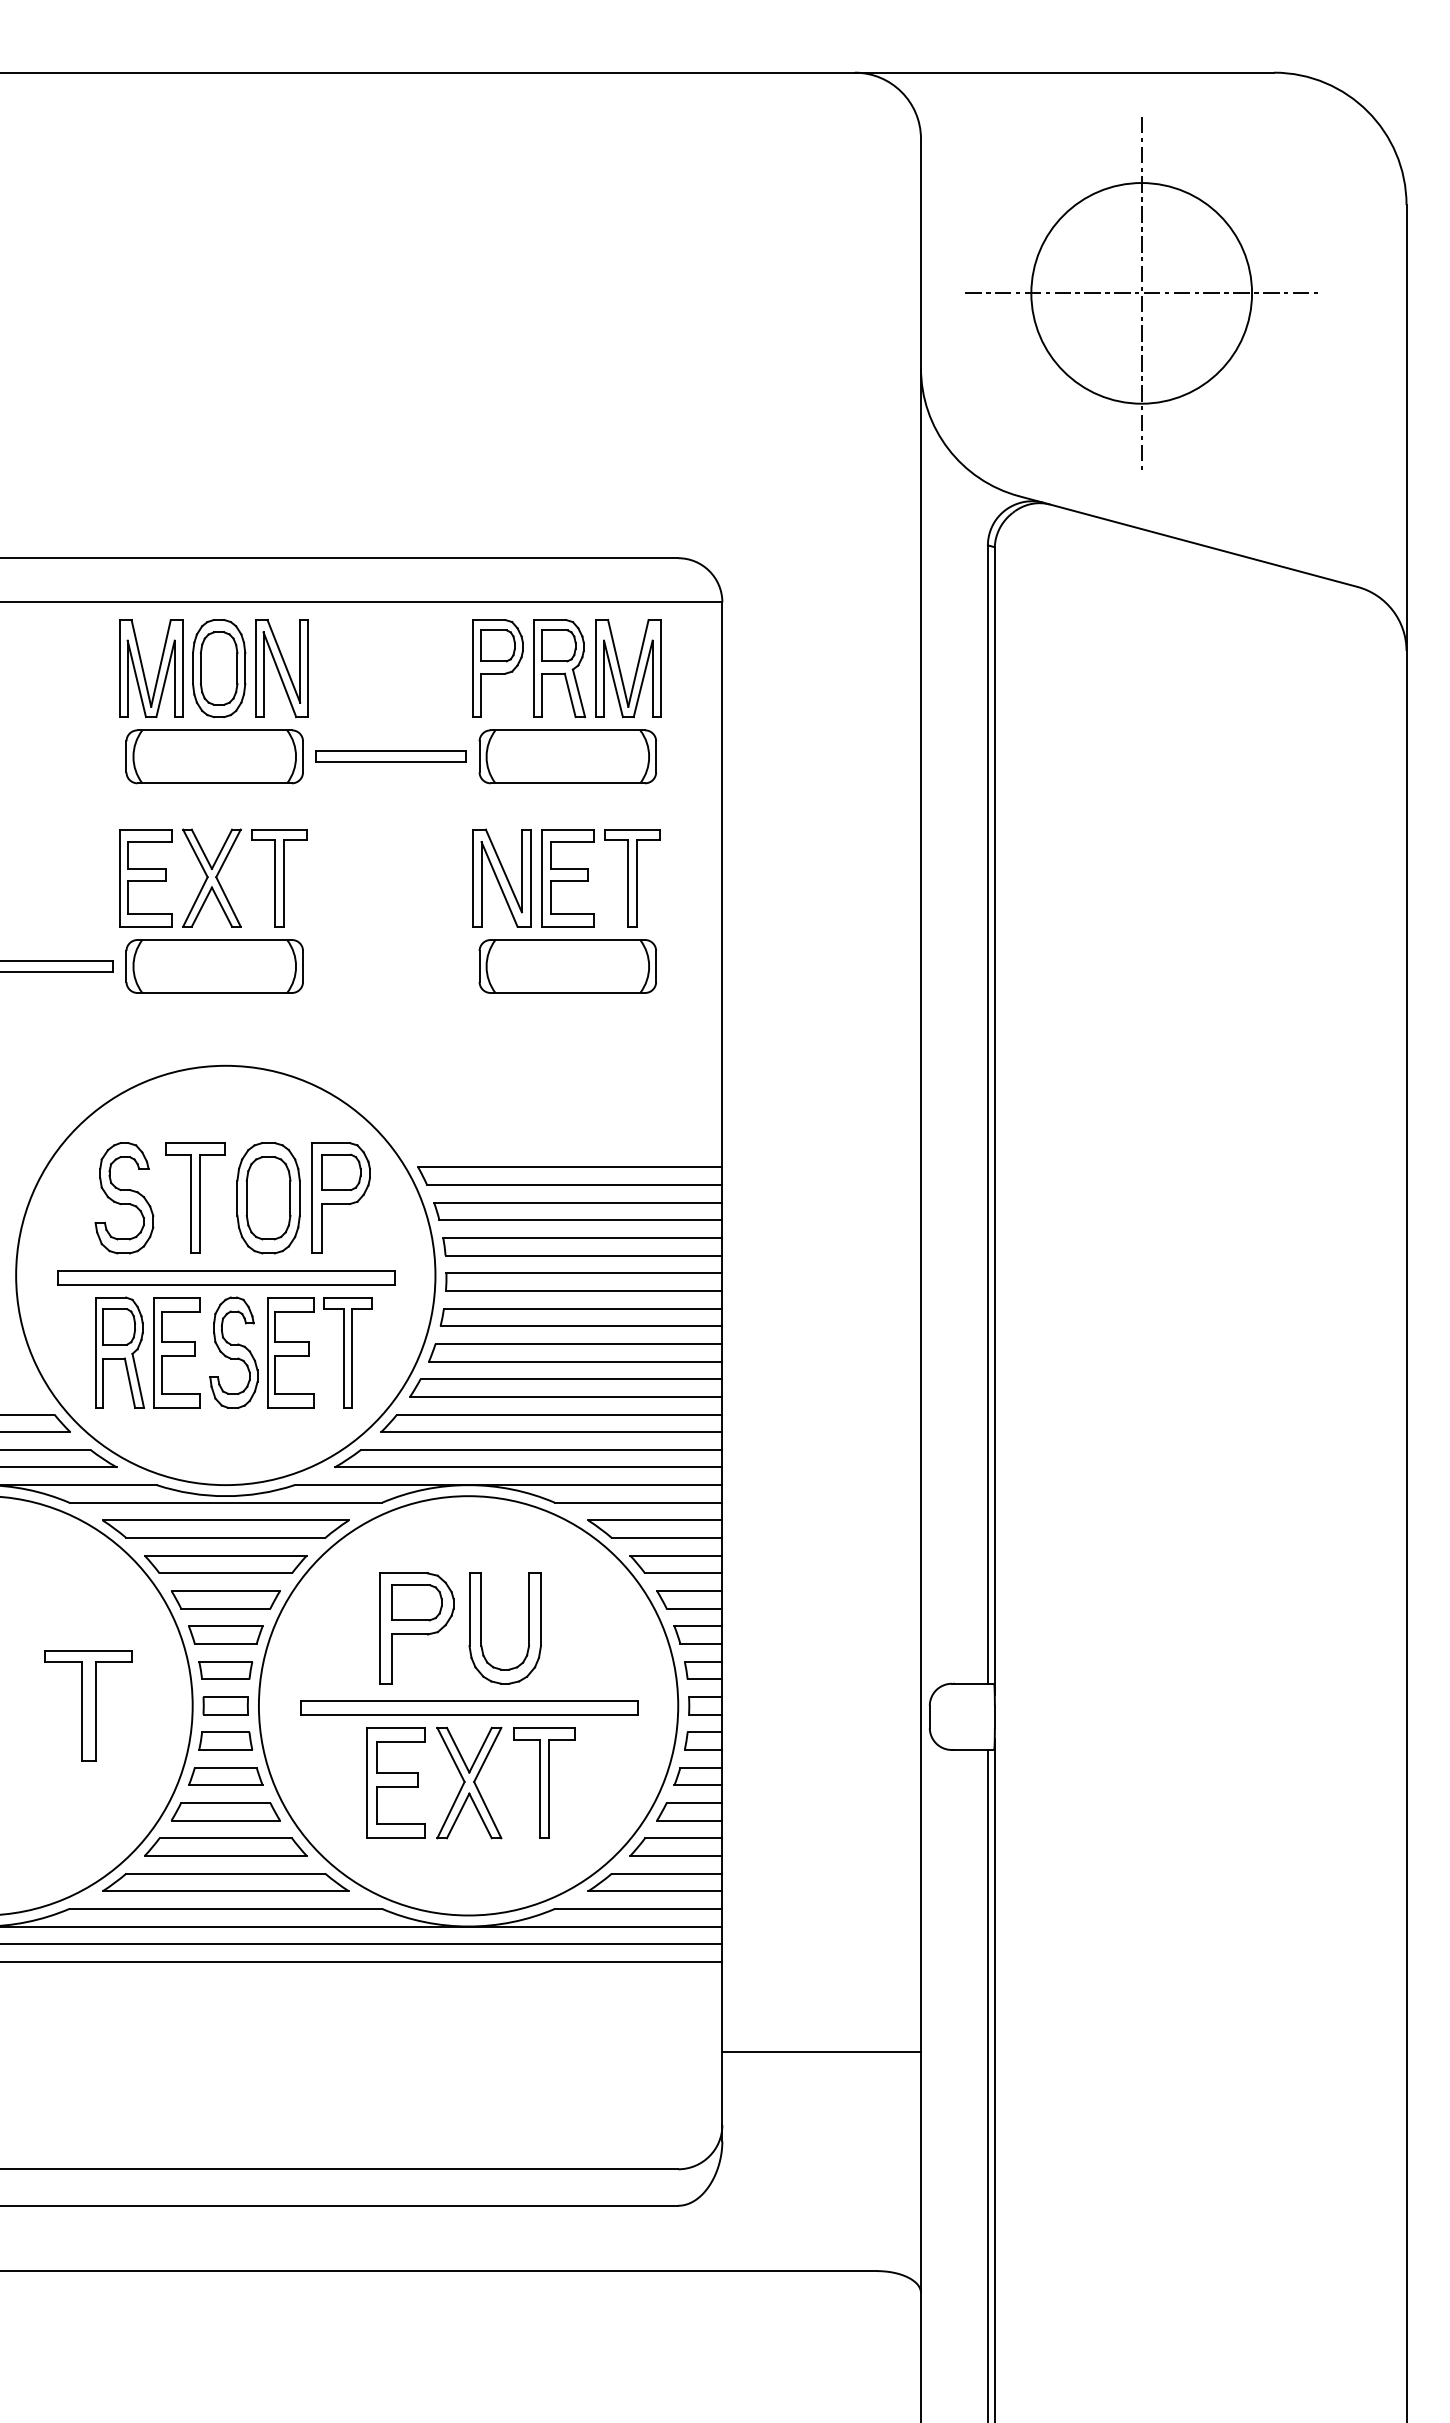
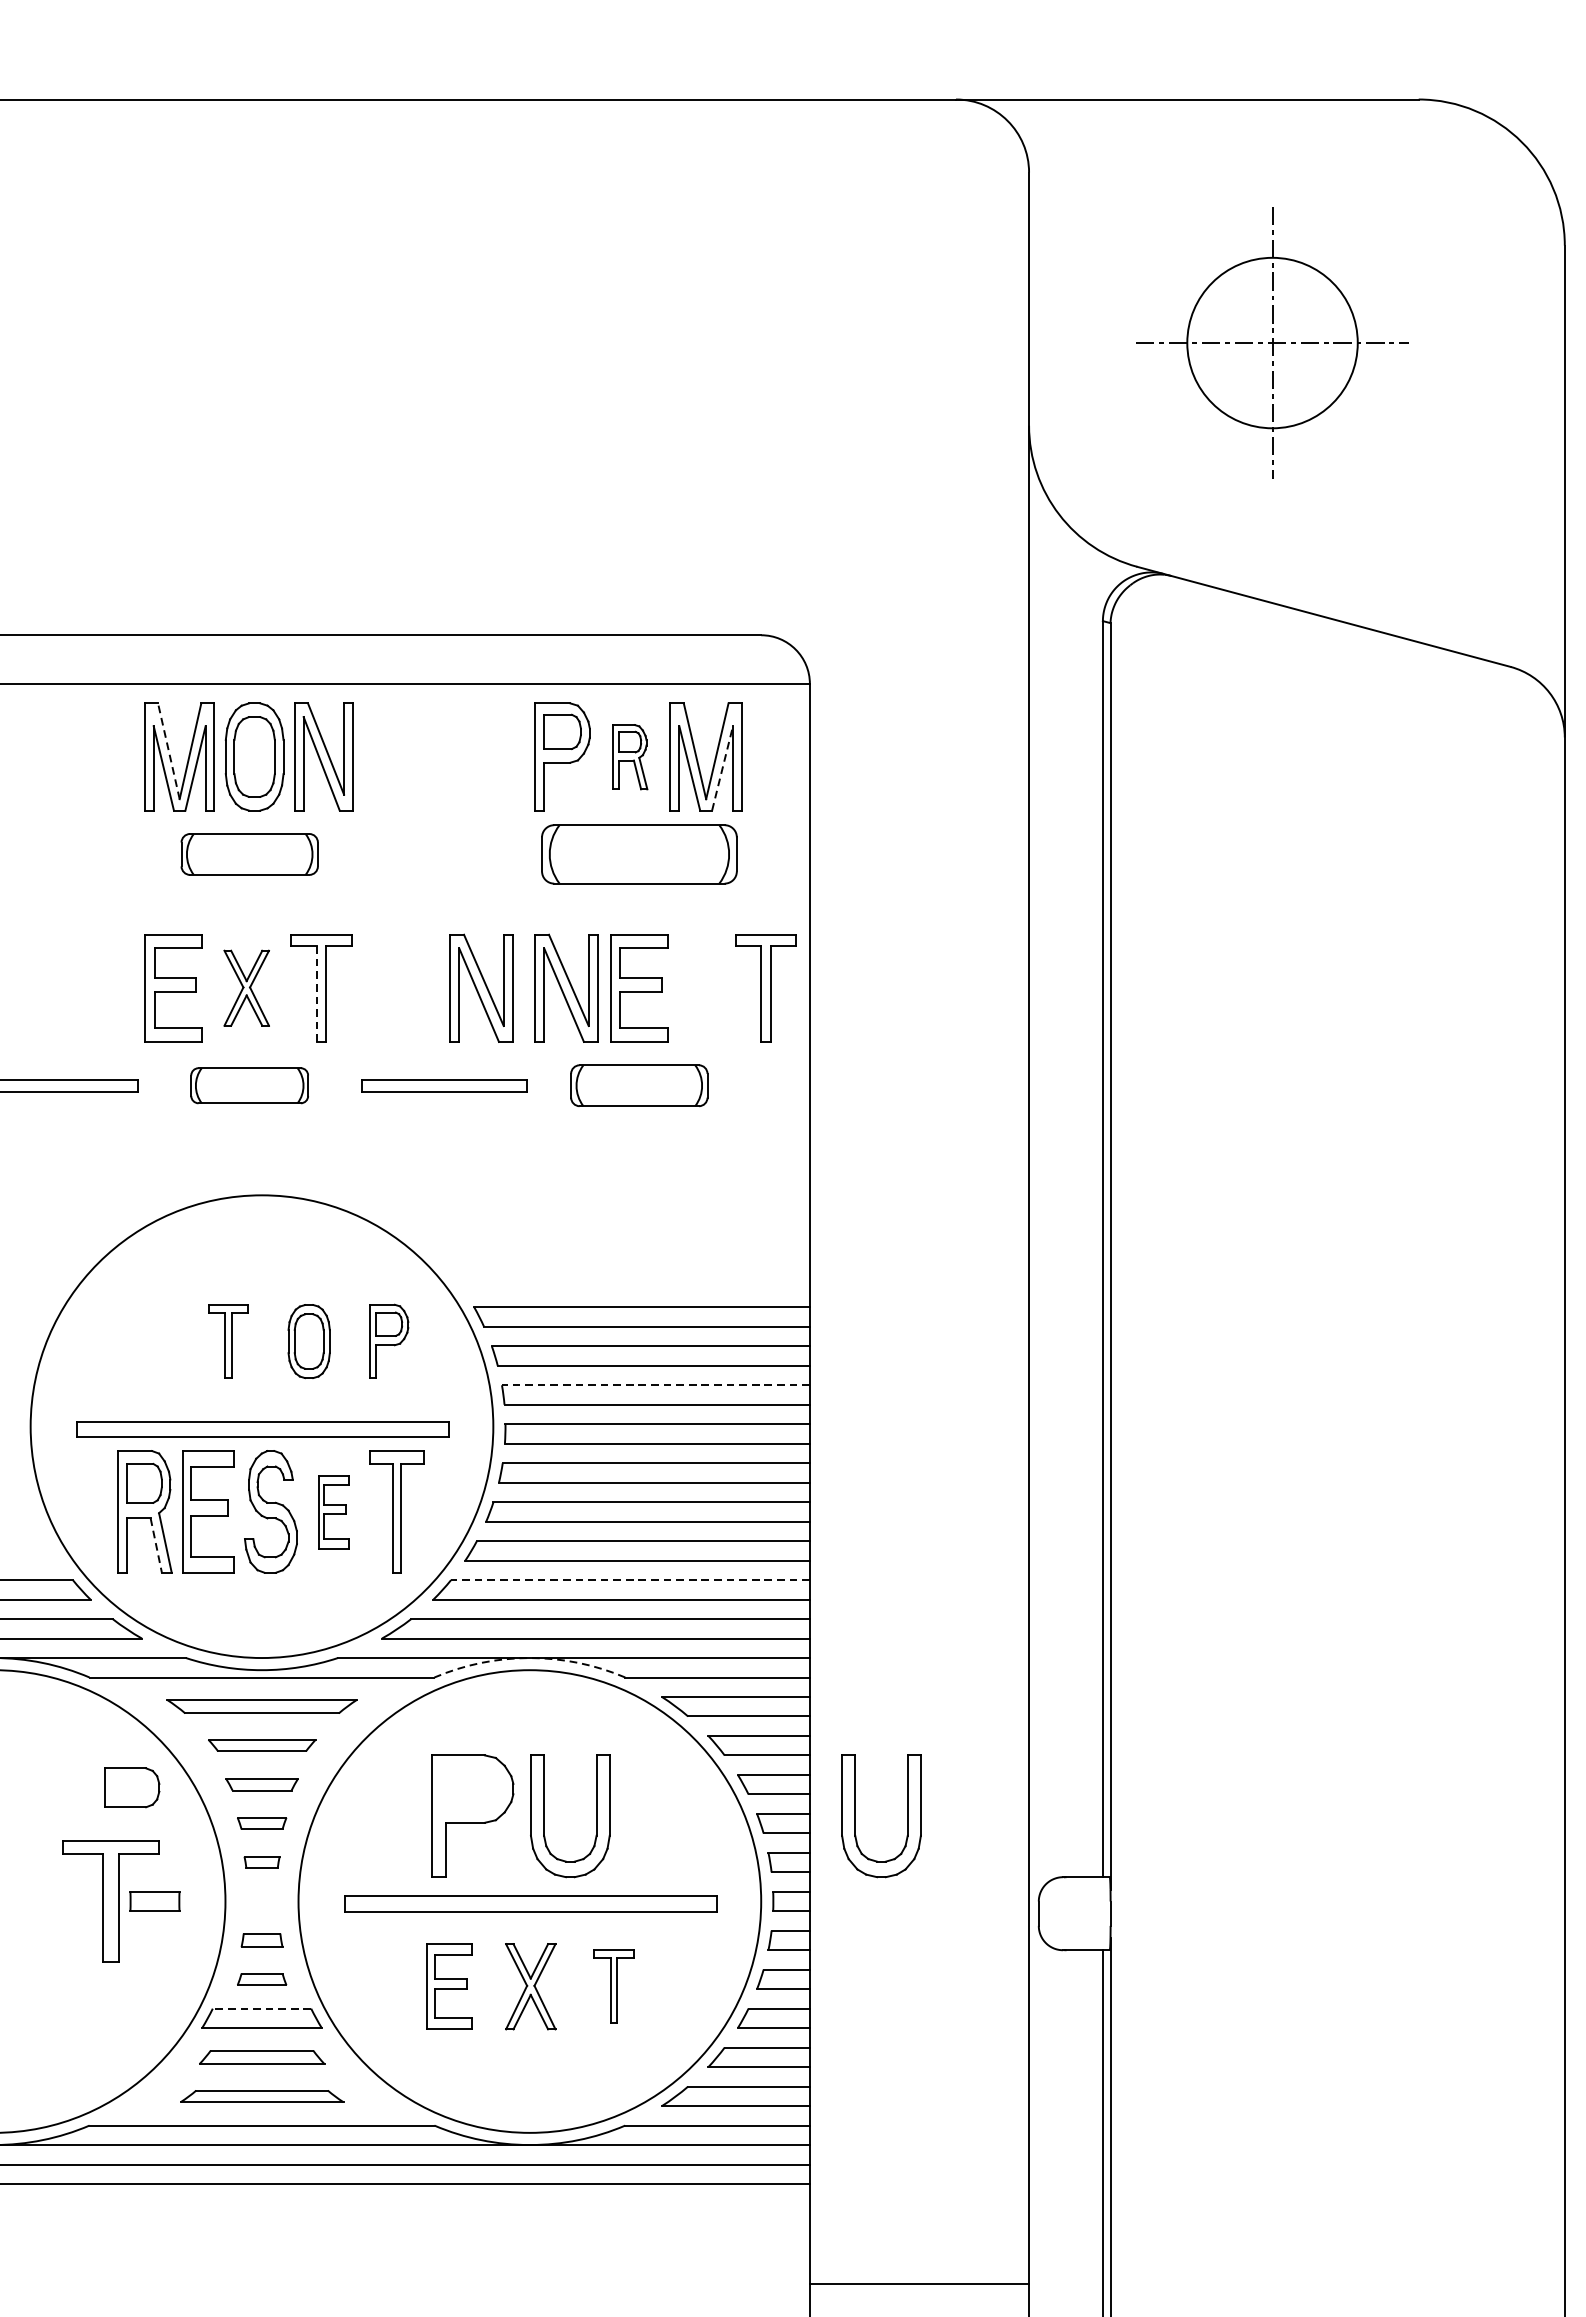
part: (1141, 293) -> (1272, 343), size x0.7
line: (141, 662) -> (168, 750), solid -> dashed
part: (559, 668) -> (630, 756), size x0.6
line: (643, 678) -> (722, 767), solid -> dashed
part: (214, 756) -> (249, 854), size x0.7
part: (390, 756) -> (443, 1085), moved
part: (211, 877) -> (246, 987), size x0.7
part: (424, 877) -> (481, 987), added
part: (632, 878) -> (765, 988), moved
line: (275, 883) -> (316, 994), solid -> dashed
part: (214, 966) -> (249, 1085), size x0.6
part: (567, 966) -> (639, 1085), size x0.7
part: (195, 1197) -> (228, 1340), size x0.6
part: (340, 1197) -> (388, 1340), size x0.6
part: (124, 1198) -> (150, 1341), removed
part: (268, 1198) -> (309, 1341), size x0.6
line: (582, 1237) -> (655, 1384), solid -> dashed
part: (290, 1352) -> (333, 1511), size x0.6
line: (130, 1383) -> (156, 1545), solid -> dashed
line: (559, 1414) -> (630, 1580), solid -> dashed
arc: (468, 1485) -> (529, 1658), solid -> dashed
part: (225, 1528) -> (261, 1705), size x0.7
part: (225, 1564) -> (261, 1745), size x0.6
part: (225, 1599) -> (261, 1784), size x0.6
part: (416, 1602) -> (131, 1787), moved
part: (763, 1628) -> (855, 1816), added
part: (225, 1634) -> (261, 1822), size x0.6
part: (225, 1670) -> (261, 1862), size x0.6
part: (225, 1705) -> (154, 1901), moved
part: (225, 1740) -> (261, 1939), size x0.7
part: (225, 1776) -> (261, 1979), size x0.6
part: (395, 1782) -> (449, 1986), size x0.7
part: (469, 1782) -> (530, 1986), size x0.7
part: (544, 1782) -> (613, 1986), size x0.6
line: (225, 1802) -> (261, 2008), solid -> dashed
part: (225, 1846) -> (261, 2056), size x0.7
part: (225, 1882) -> (261, 2096), size x0.6

